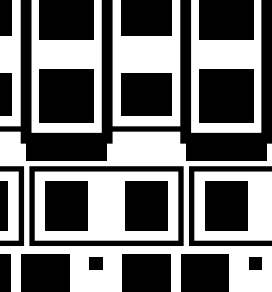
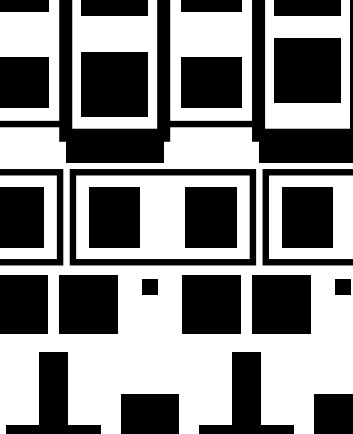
part: (226, 96) -> (307, 70), moved

